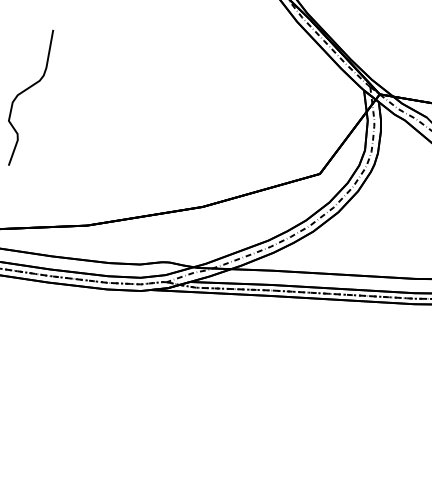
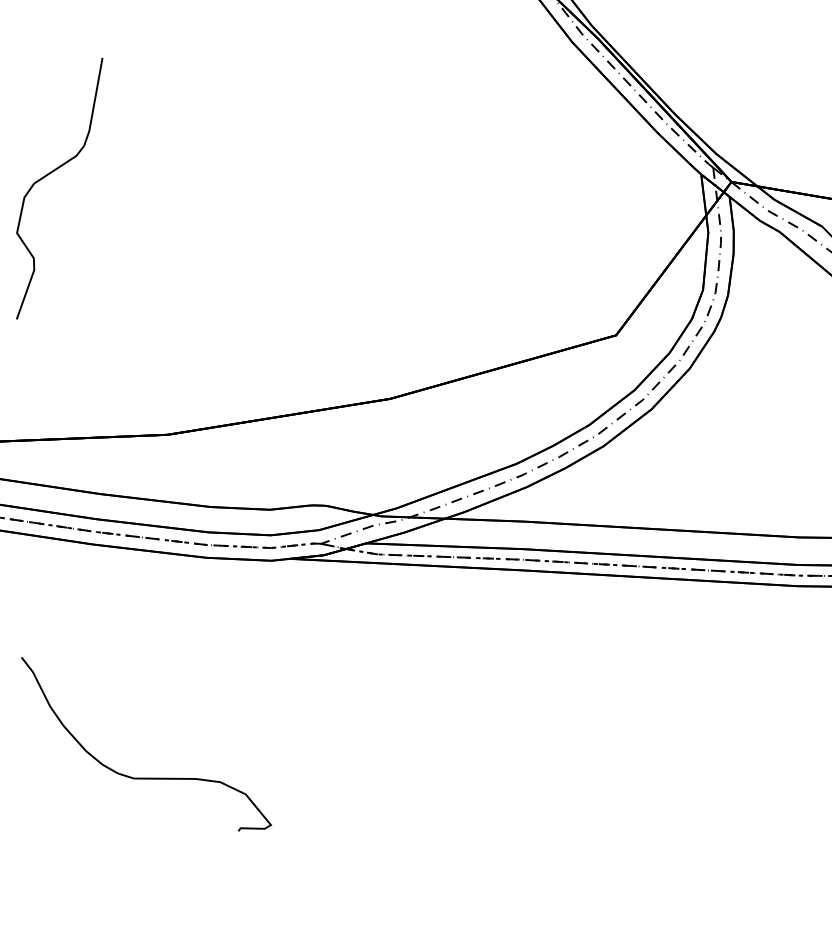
curve: (75, 403) -> (145, 777), added

